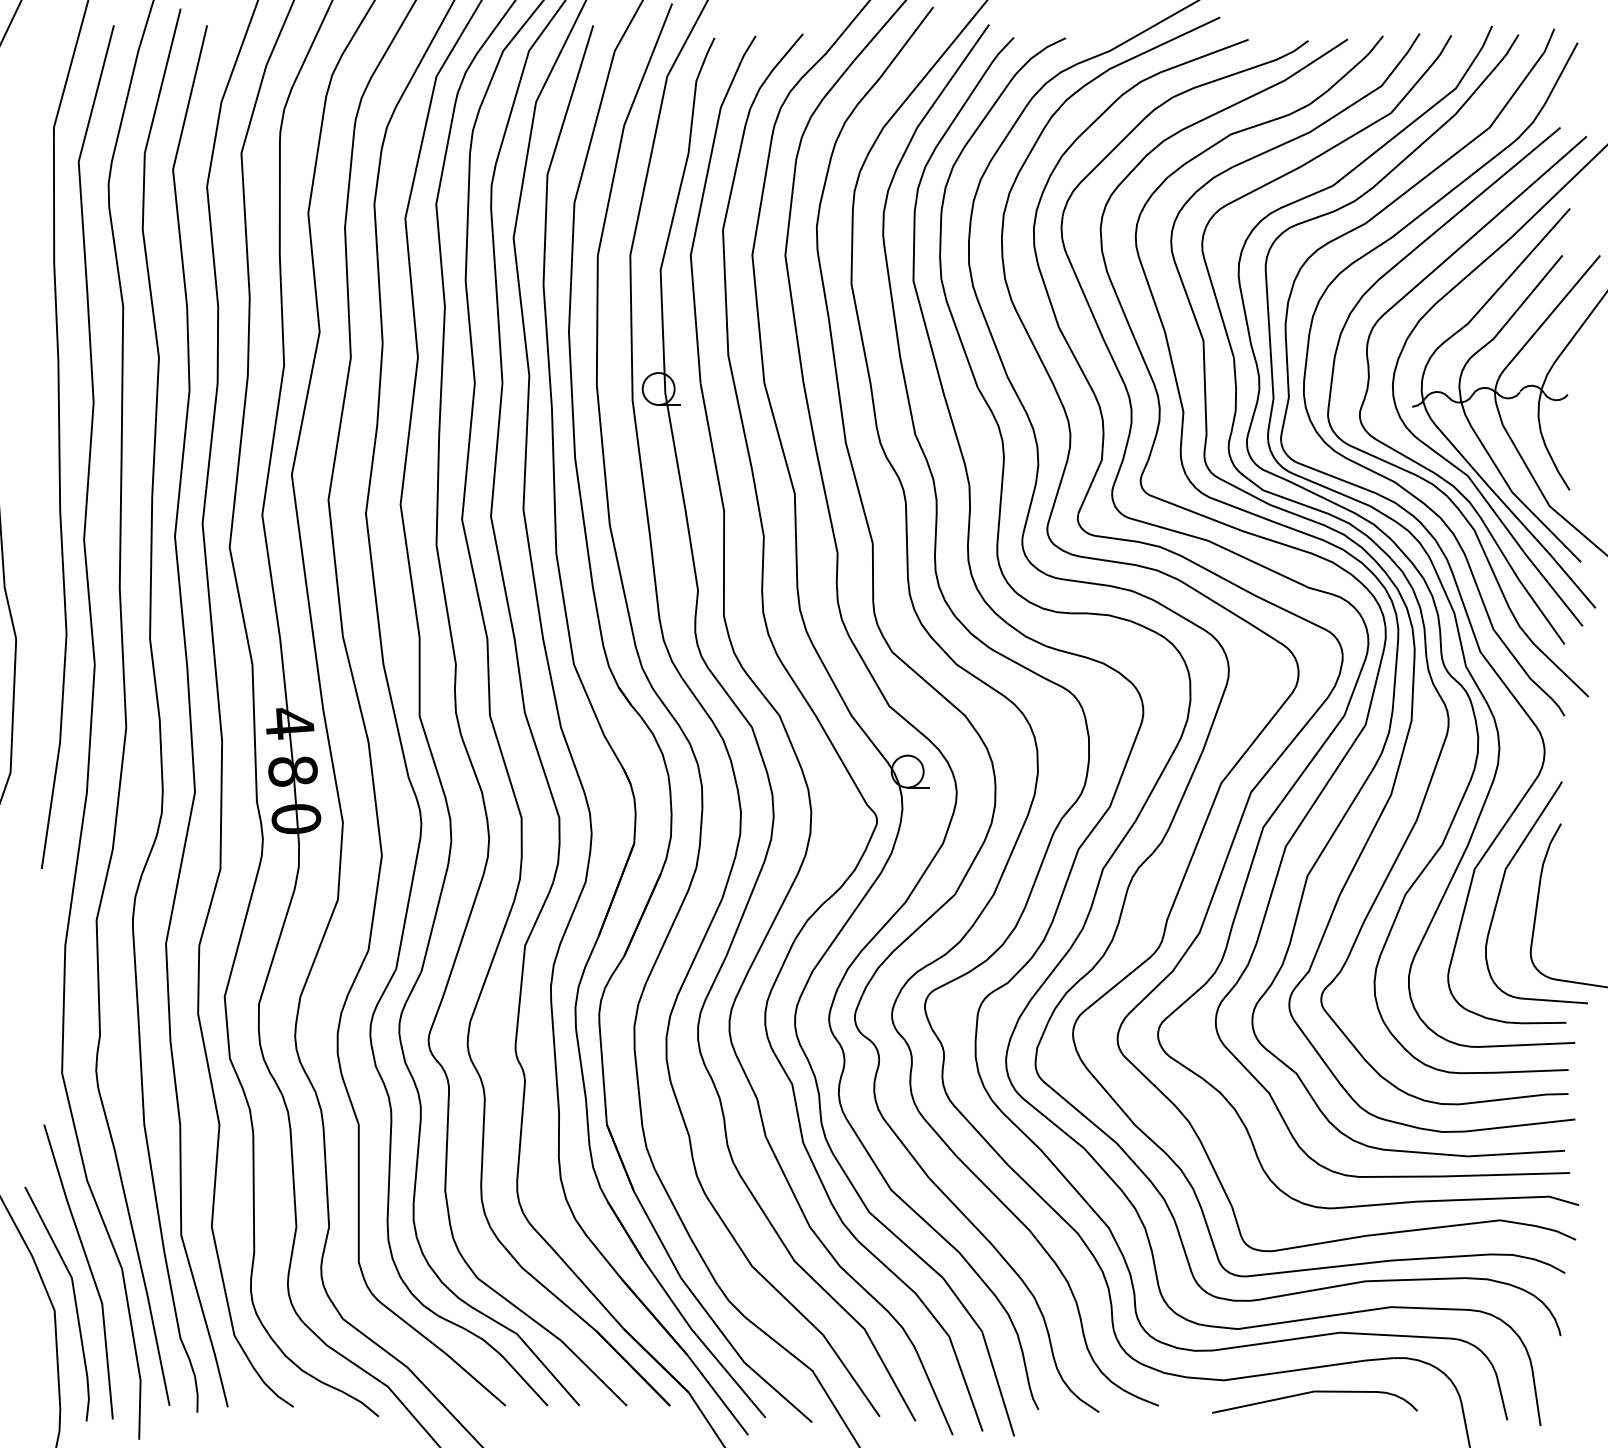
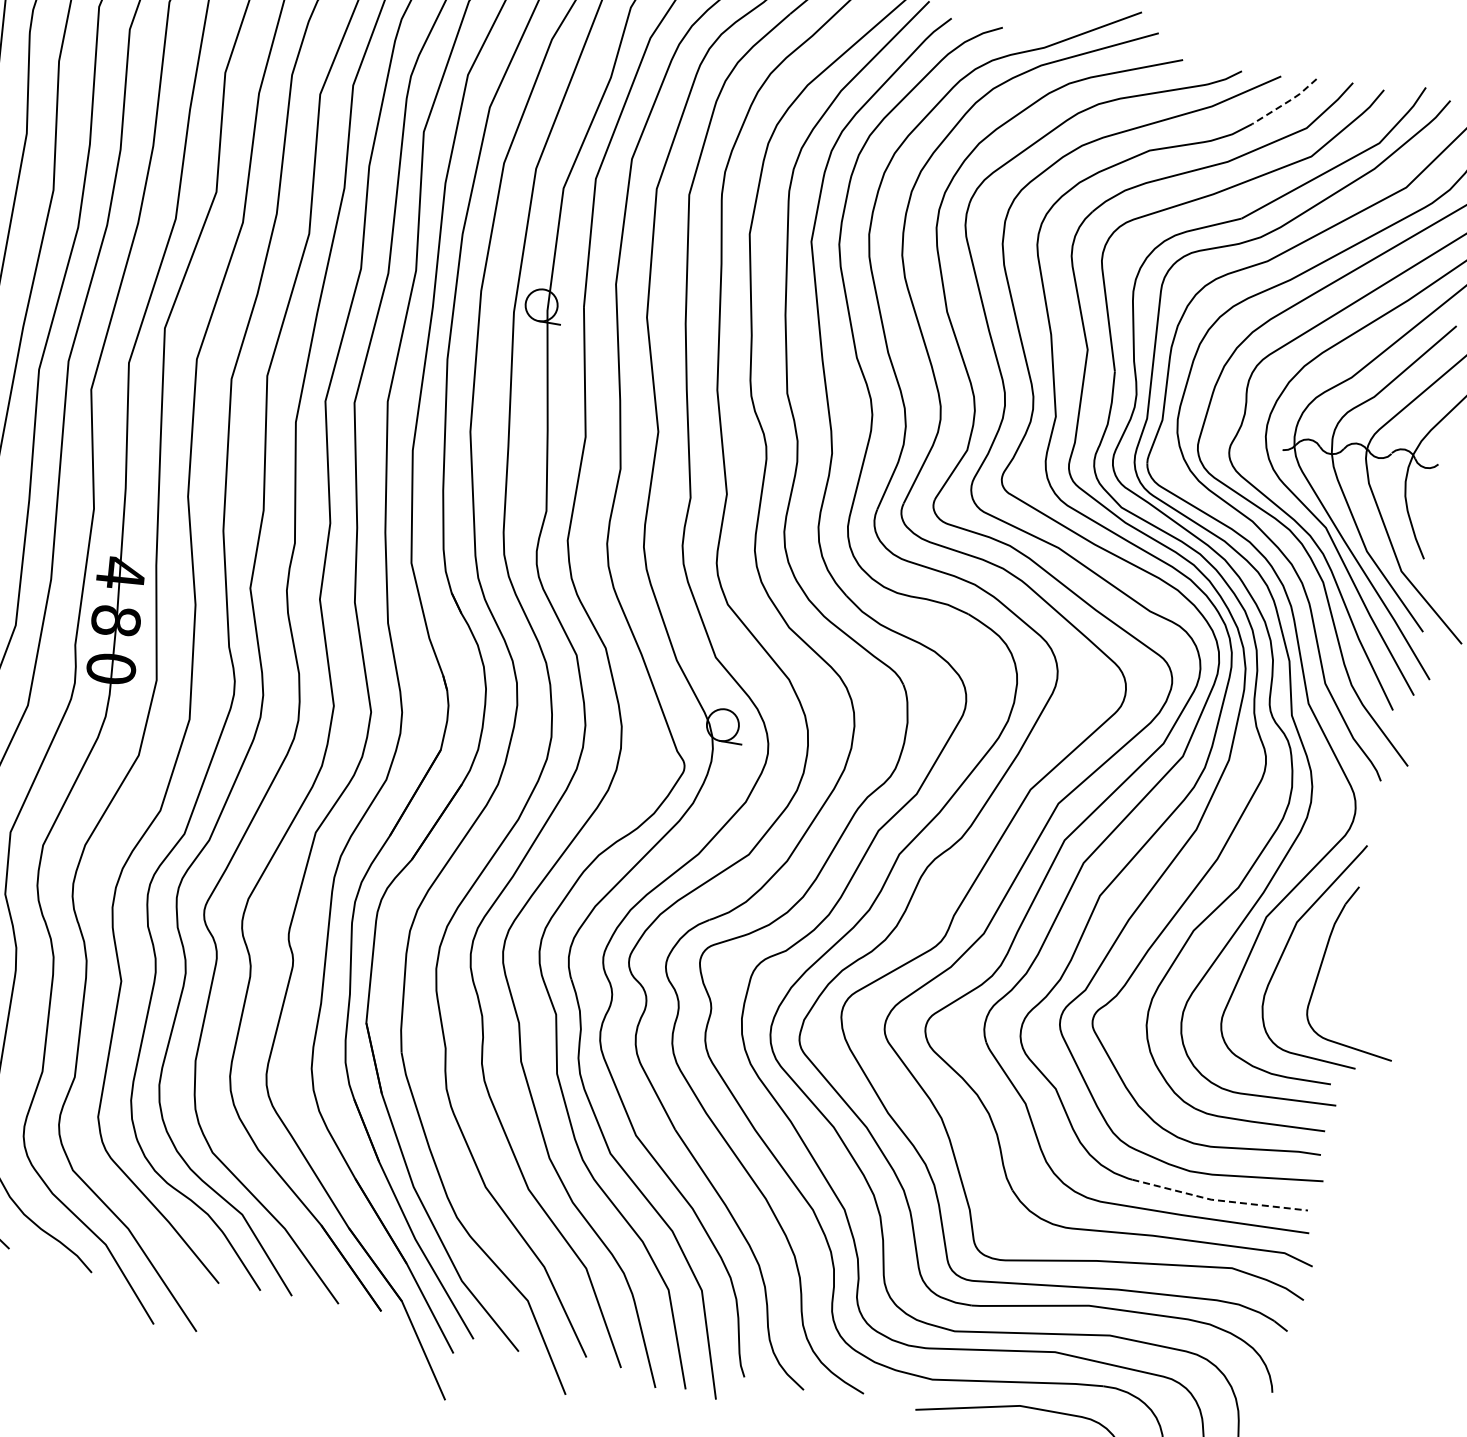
line: (1357, 64) -> (1286, 102), solid -> dashed
line: (1475, 1155) -> (1218, 1200), solid -> dashed

